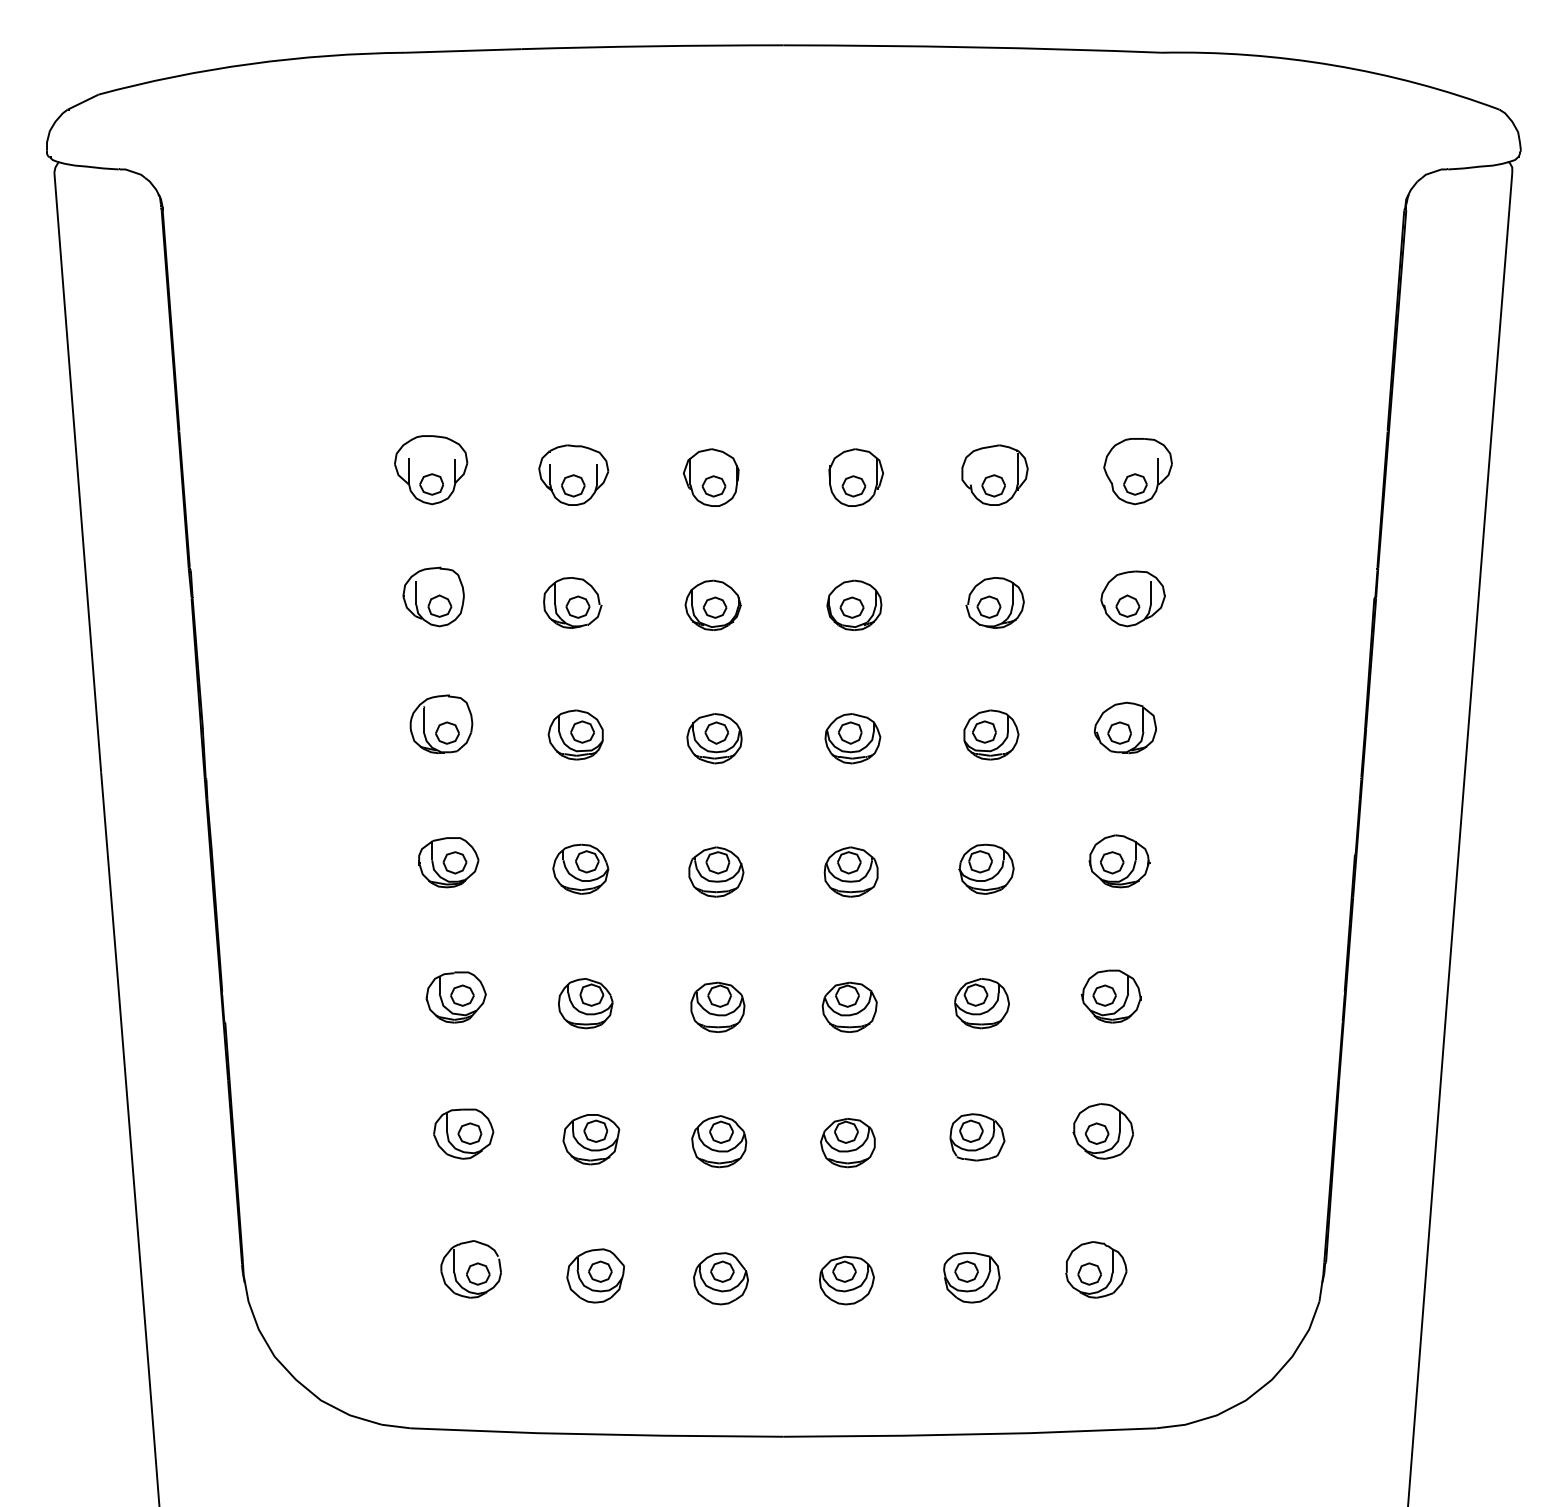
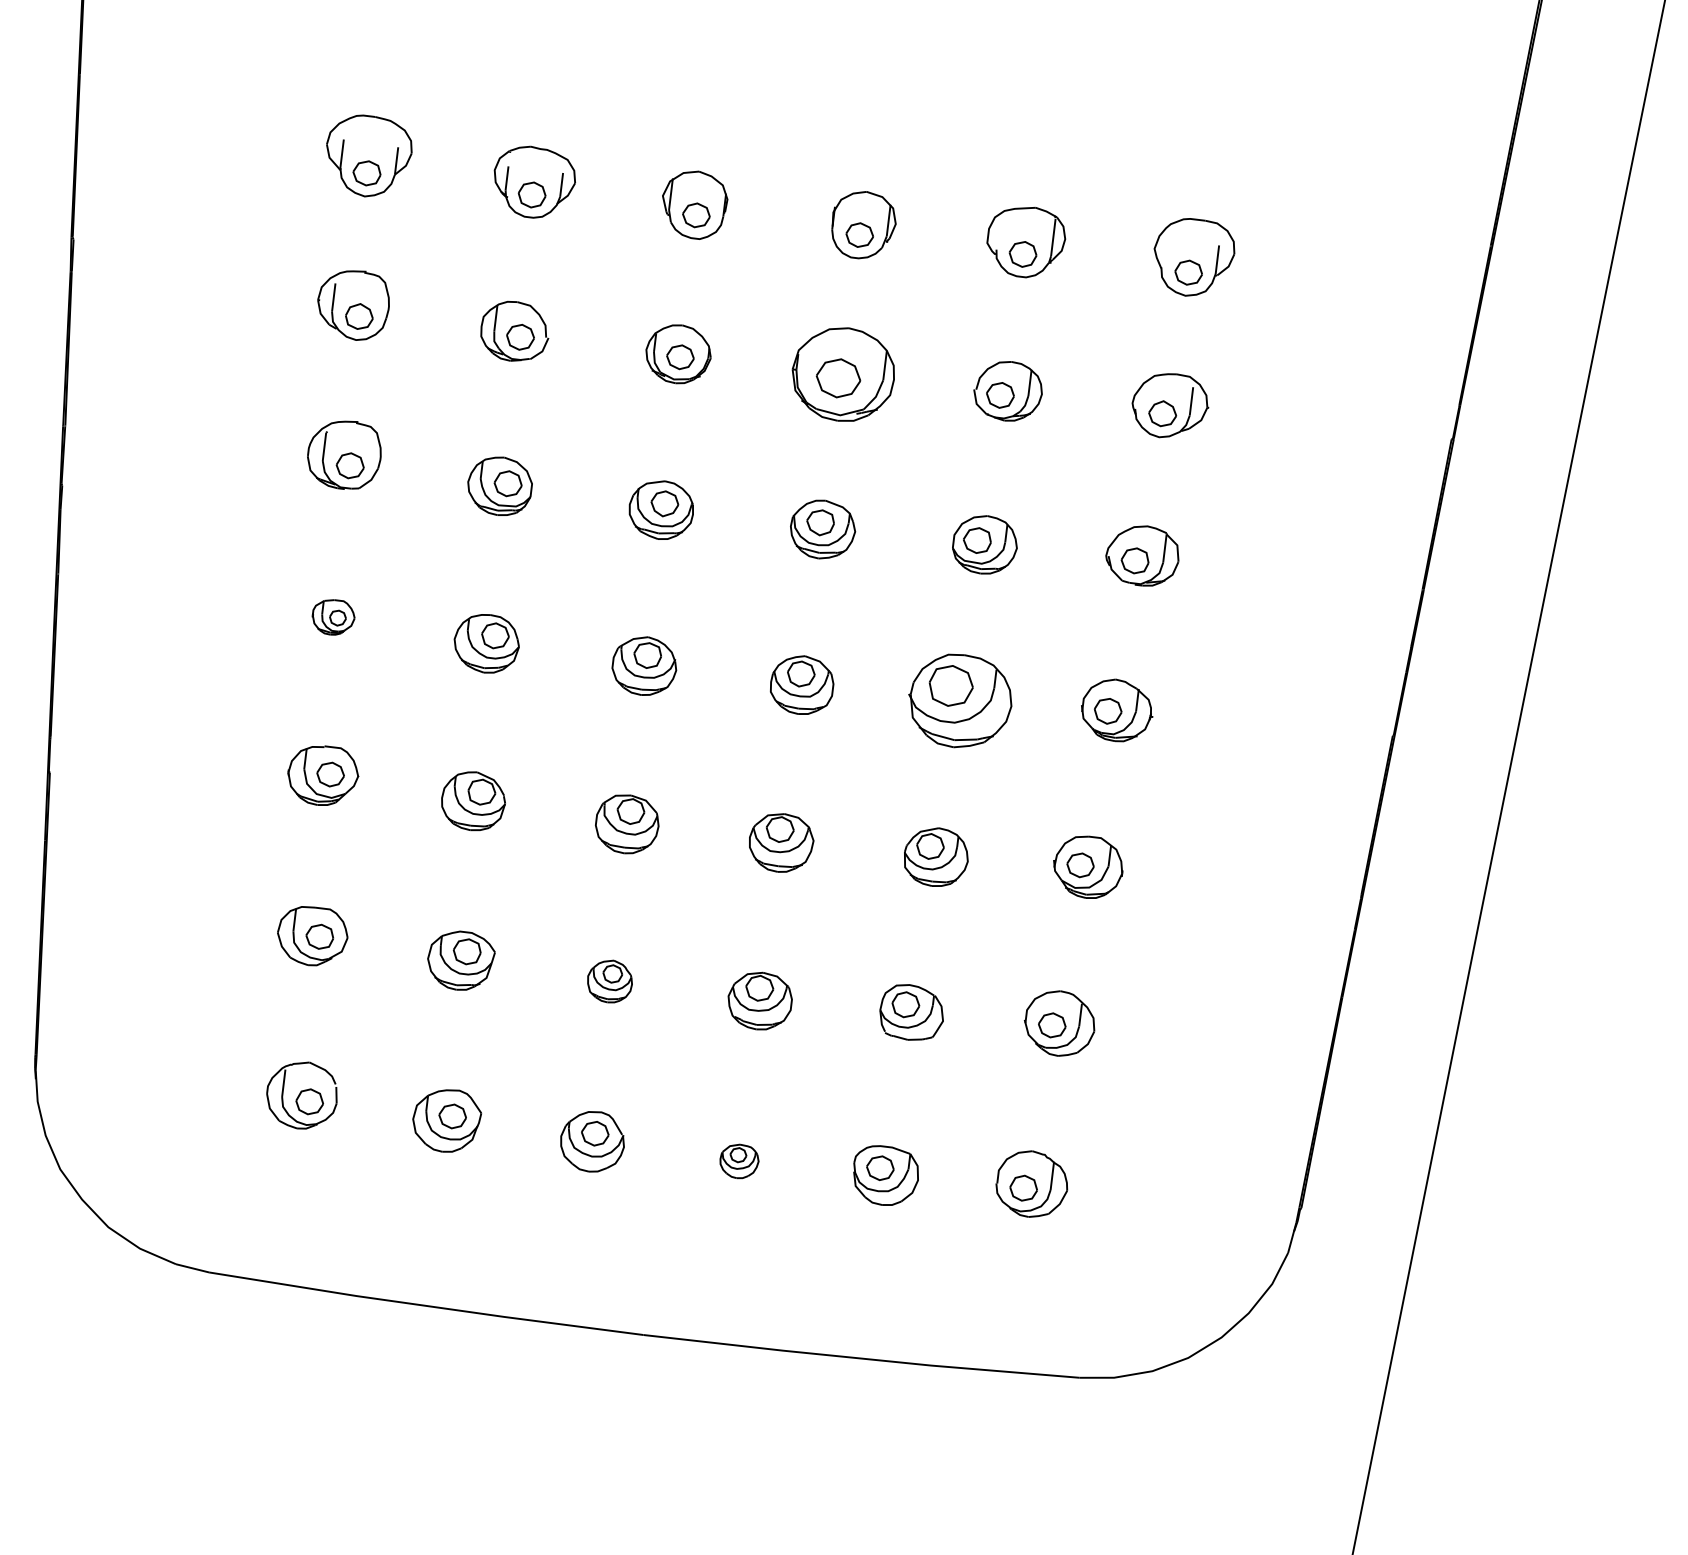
part: (854, 604) -> (843, 373), size x1.6
part: (448, 862) -> (333, 617), size x0.6
part: (986, 868) -> (960, 700), size x1.6
part: (719, 1141) -> (610, 981), size x0.7
part: (846, 1280) -> (738, 1161), size x0.6

